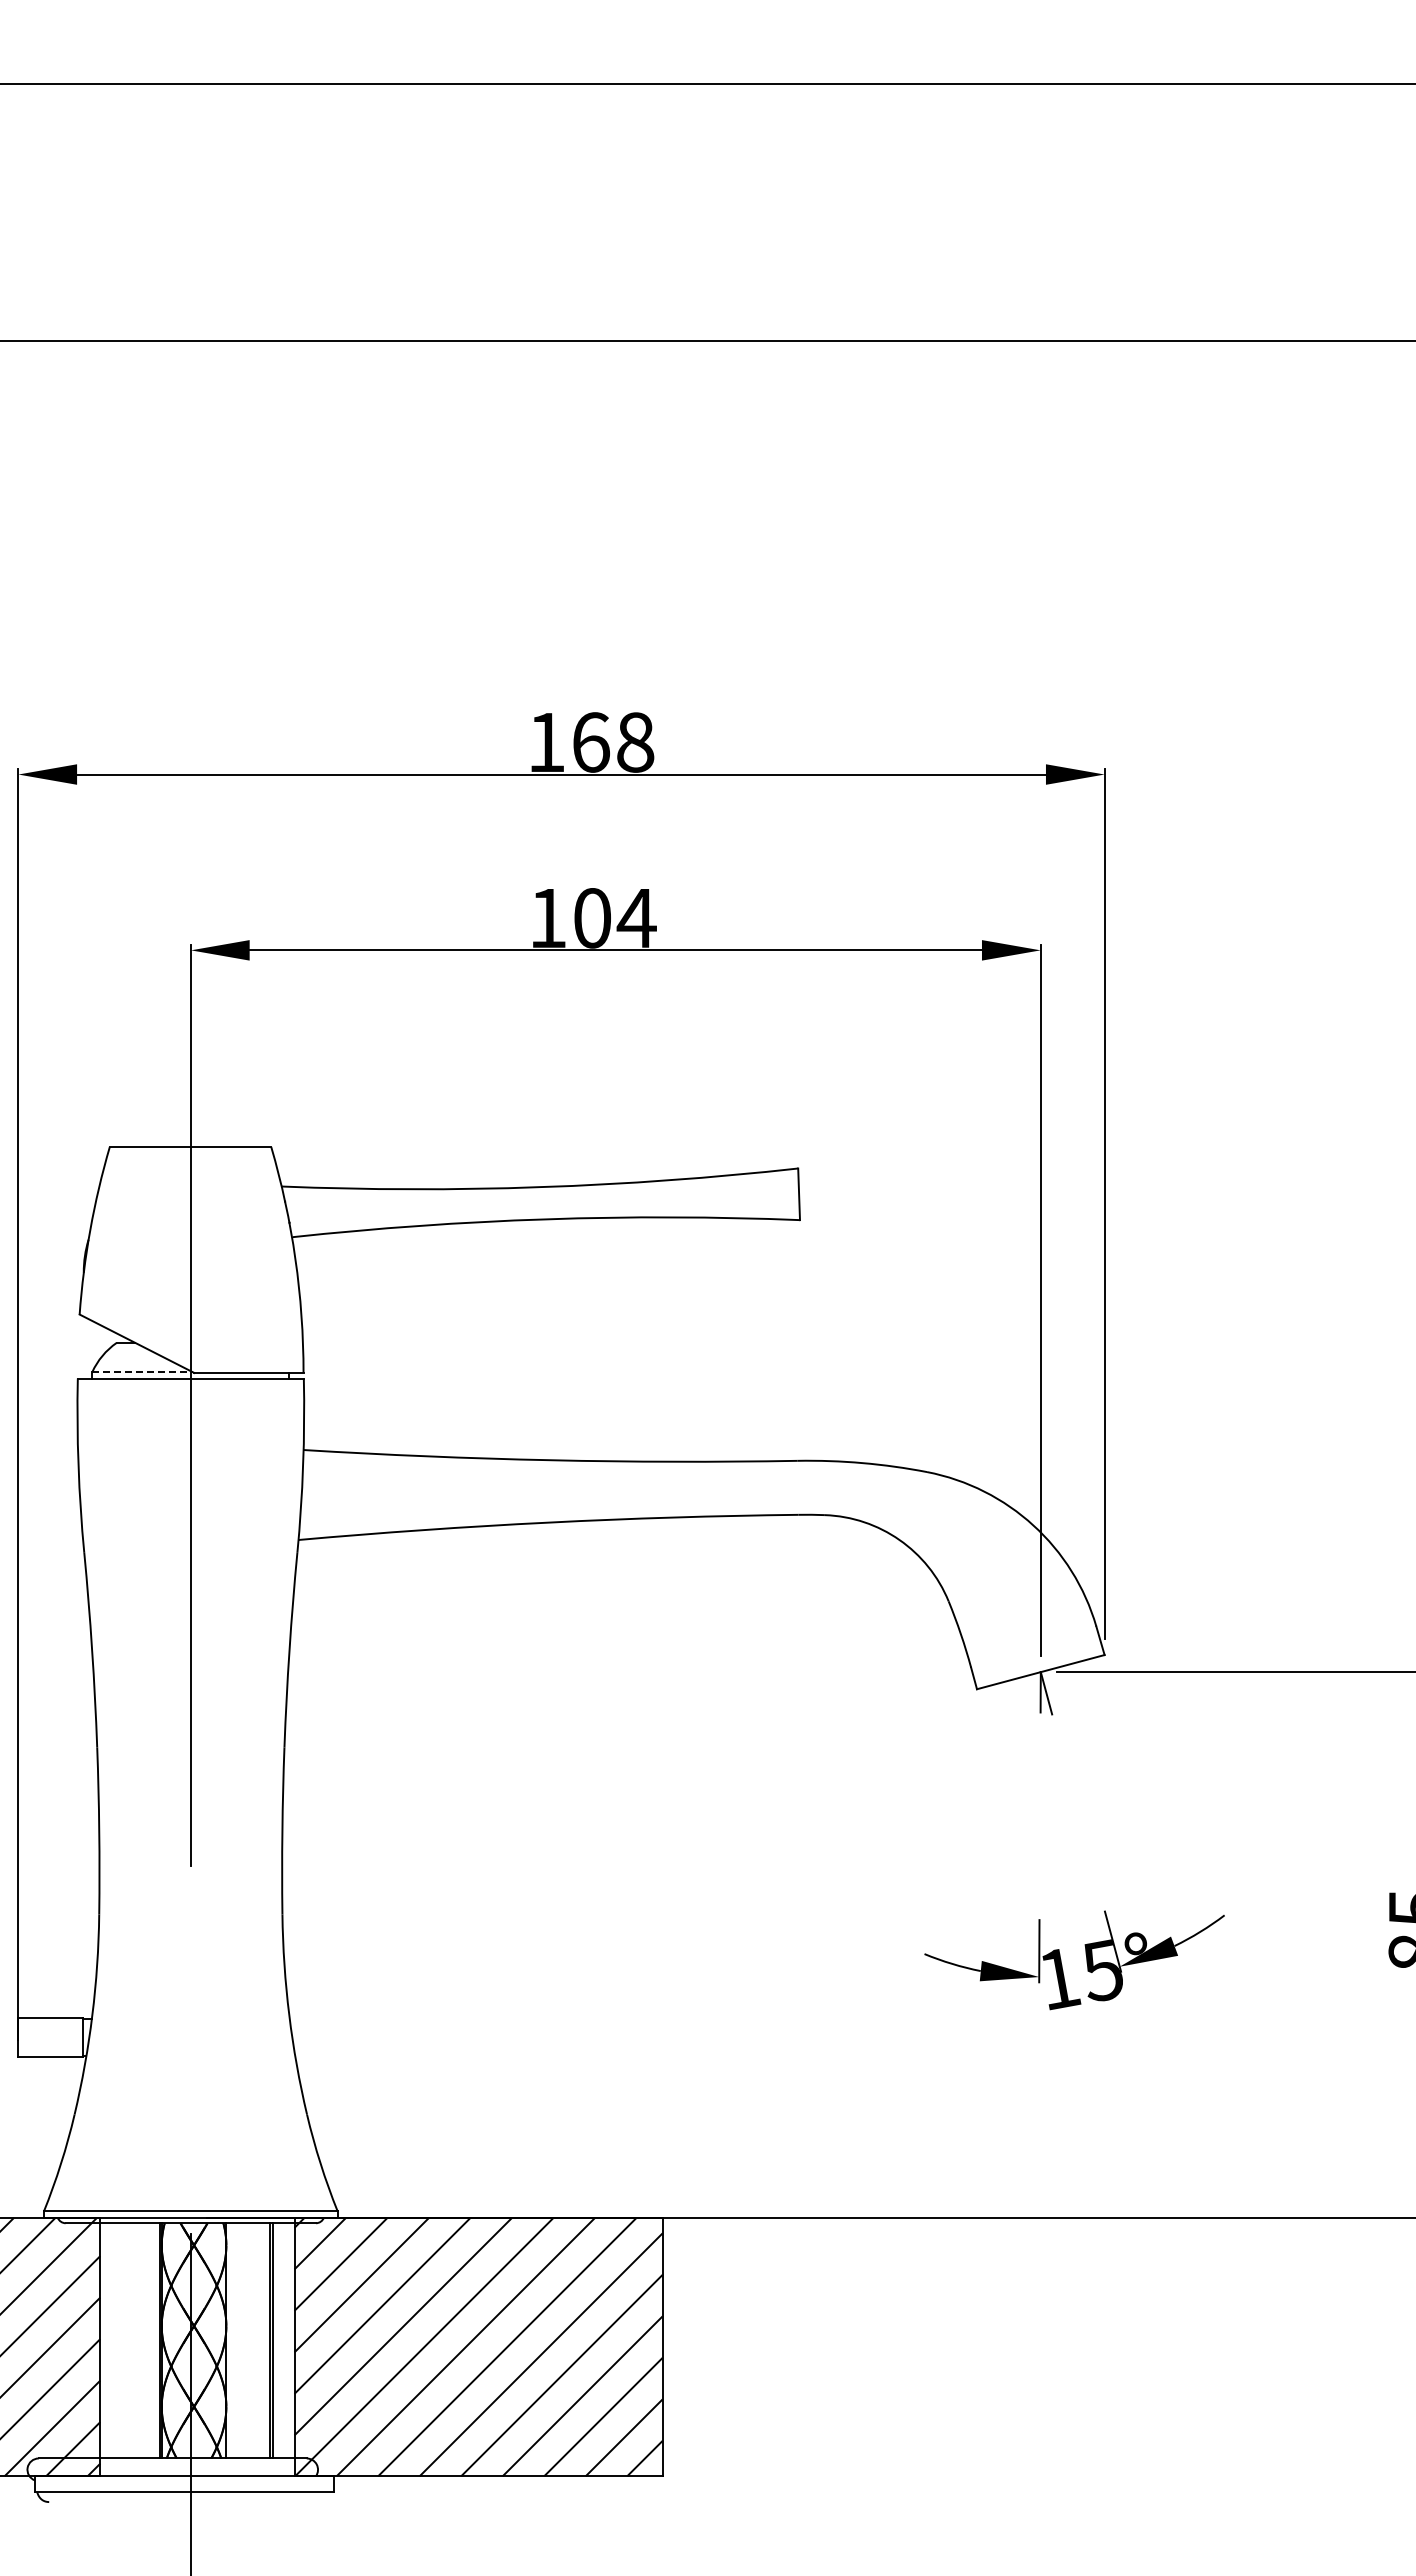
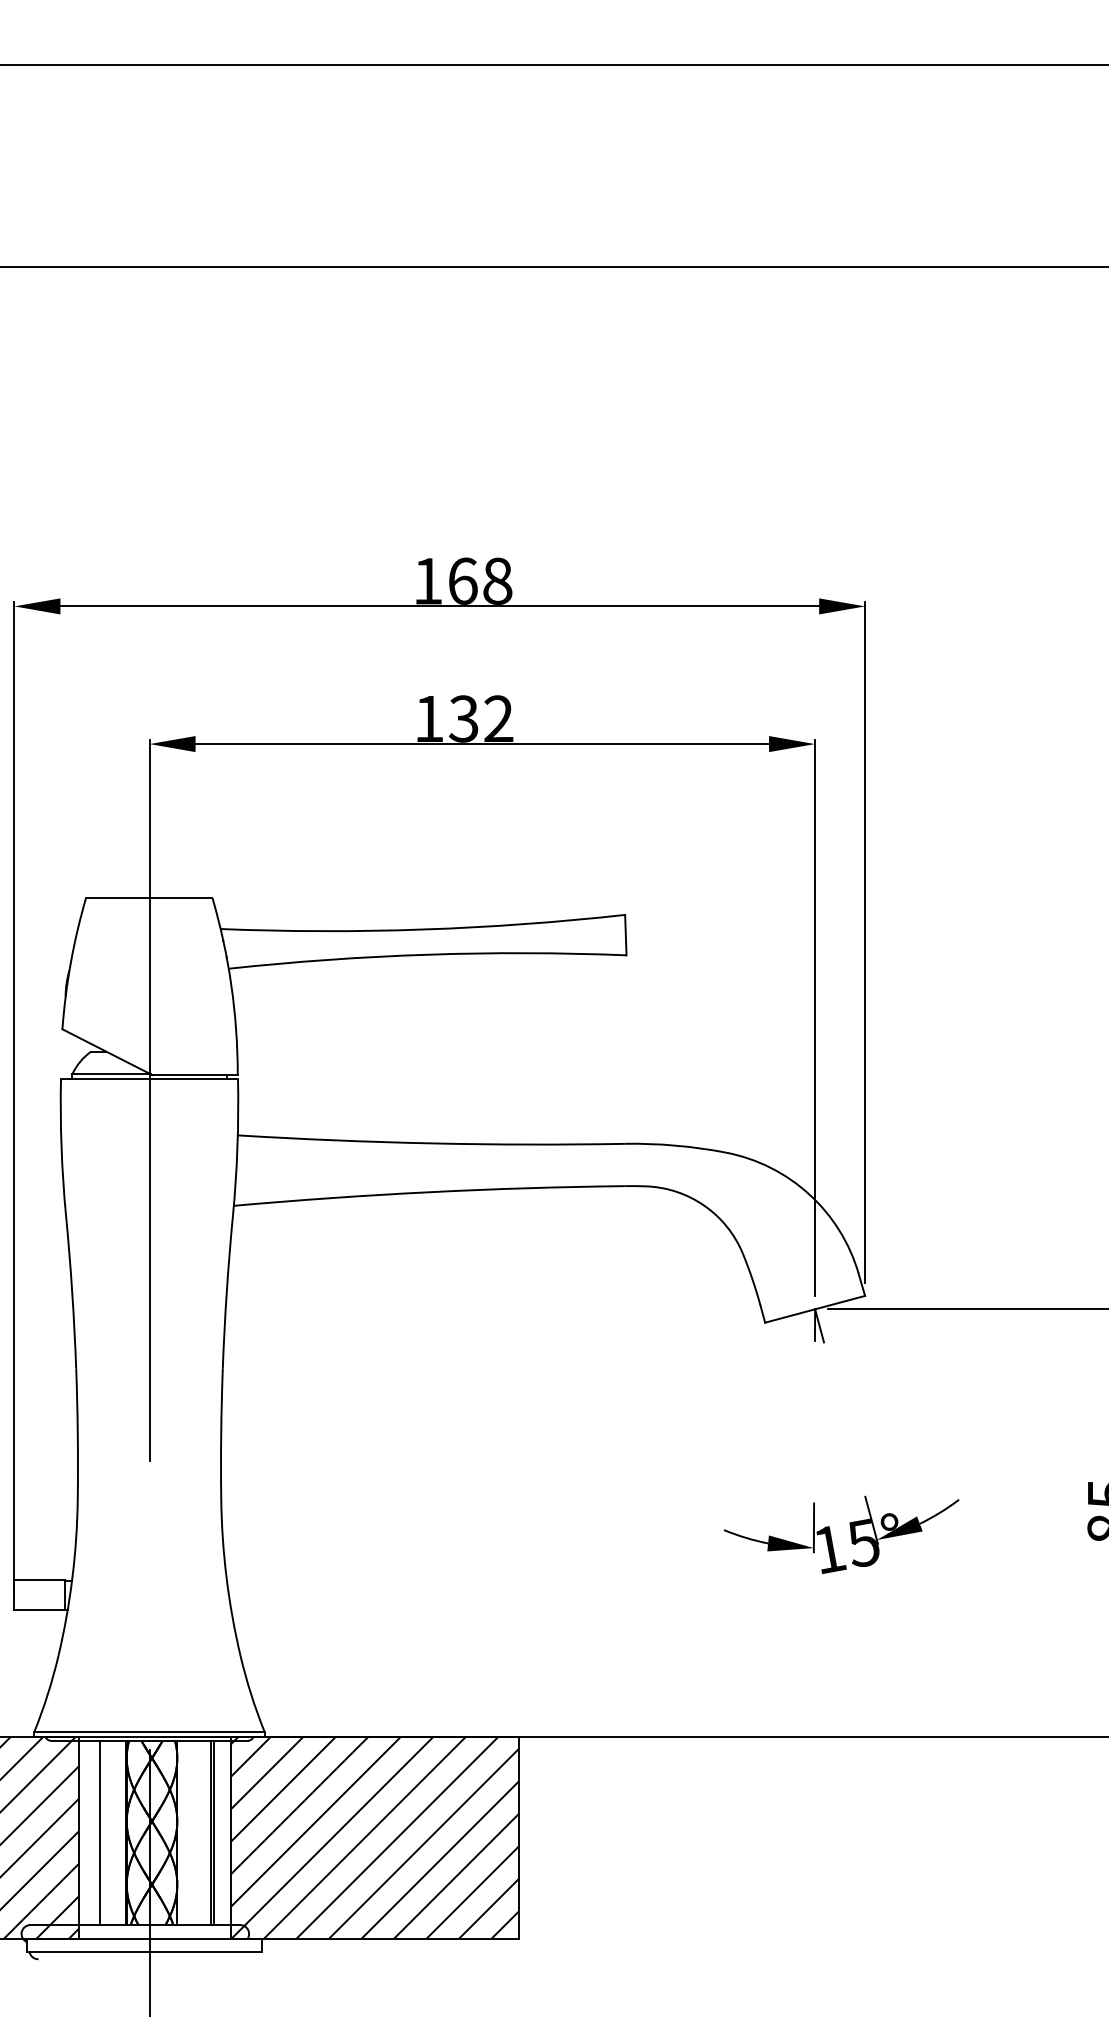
text: (614, 918) -> (481, 719), 104 -> 132
line: (142, 1372) -> (111, 1074), dashed -> solid
line: (128, 2340) -> (100, 1832), added

